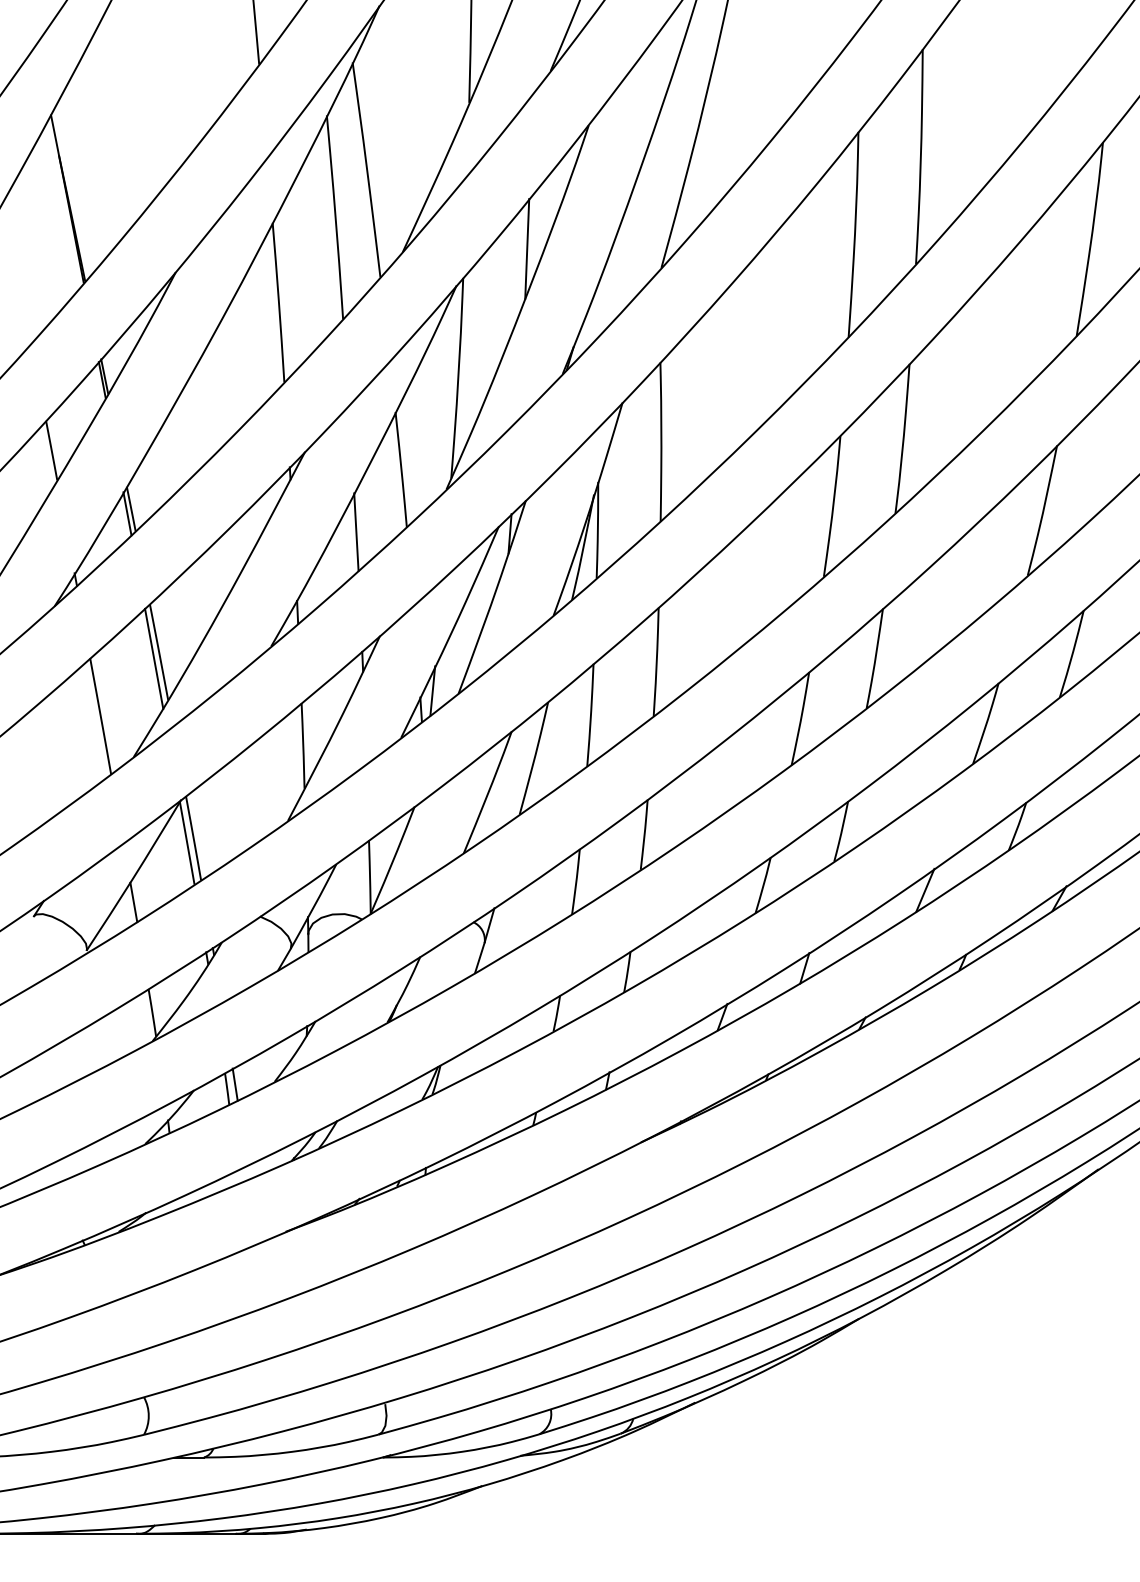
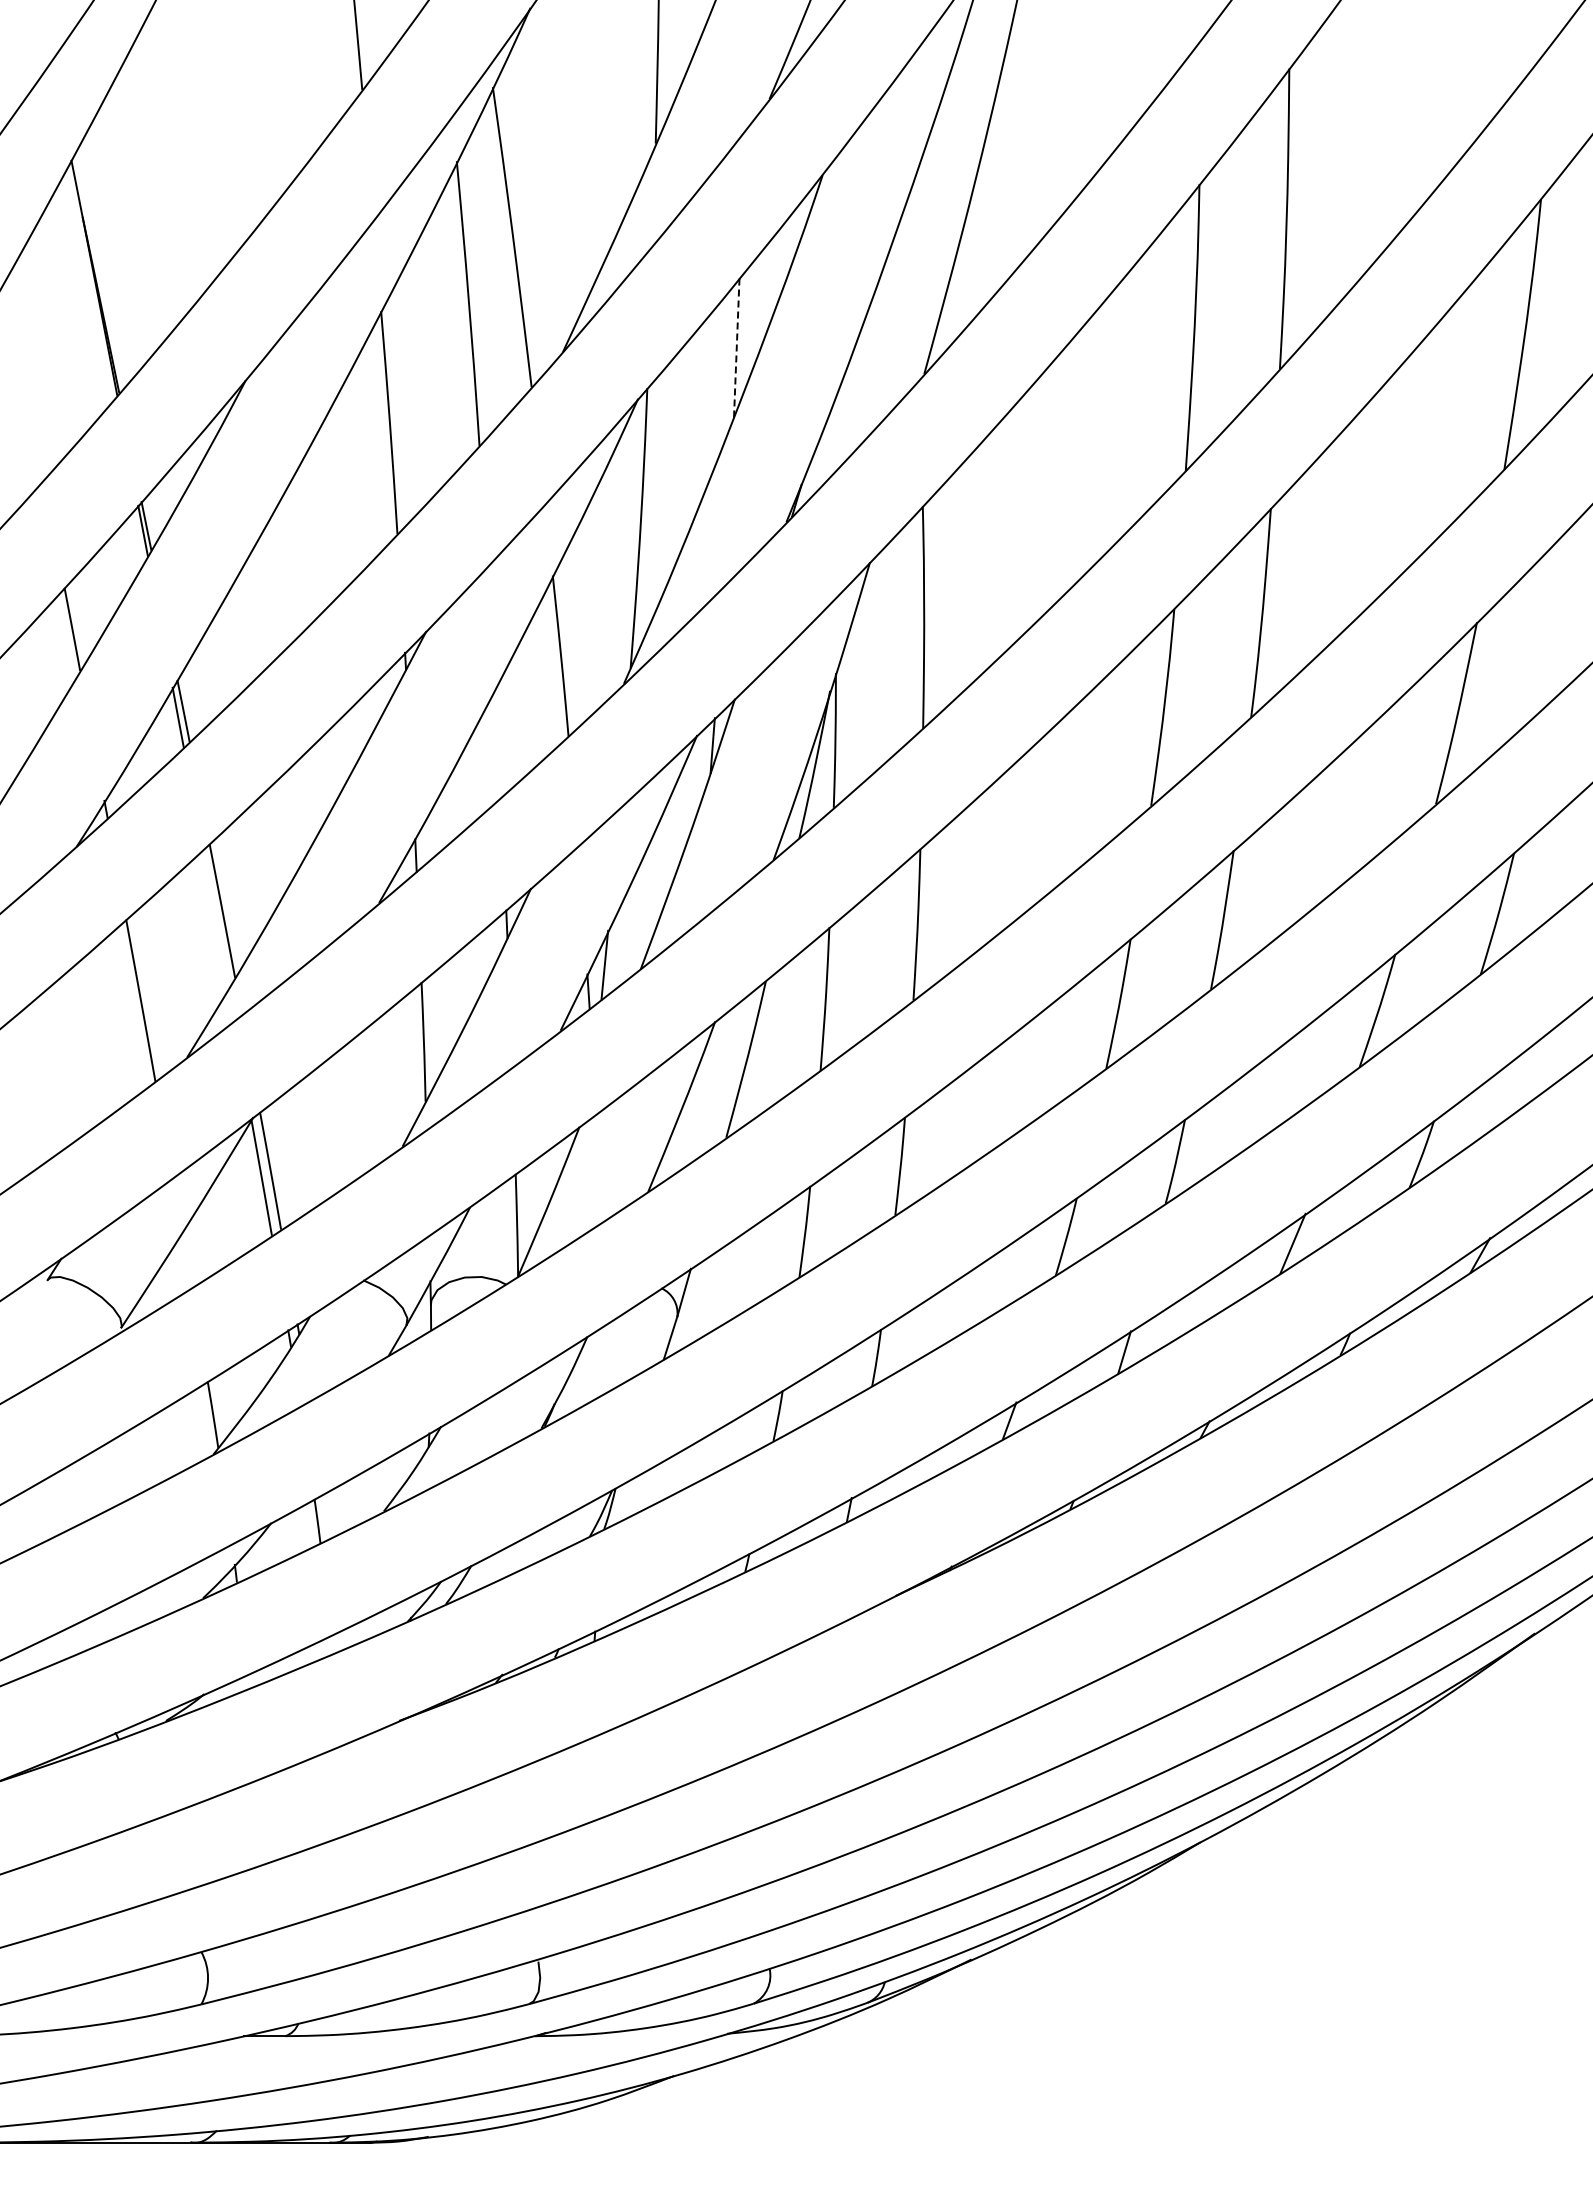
line: (527, 248) -> (736, 347), solid -> dashed
line: (356, 532) -> (498, 743), removed
line: (154, 658) -> (215, 920), removed
line: (133, 902) -> (186, 1260), removed
line: (235, 1084) -> (328, 1514), removed

